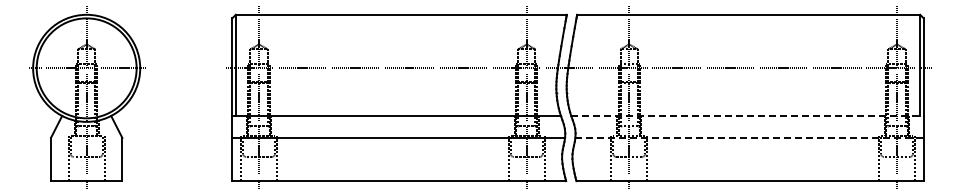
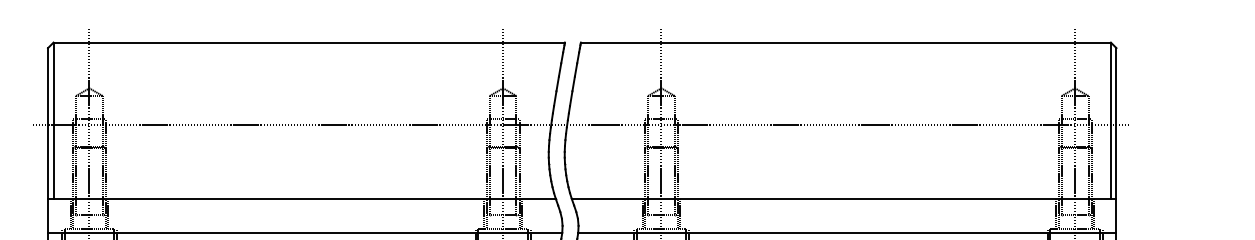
line: (747, 115) -> (844, 198), dashed -> solid
line: (750, 137) -> (848, 232), dashed -> solid

